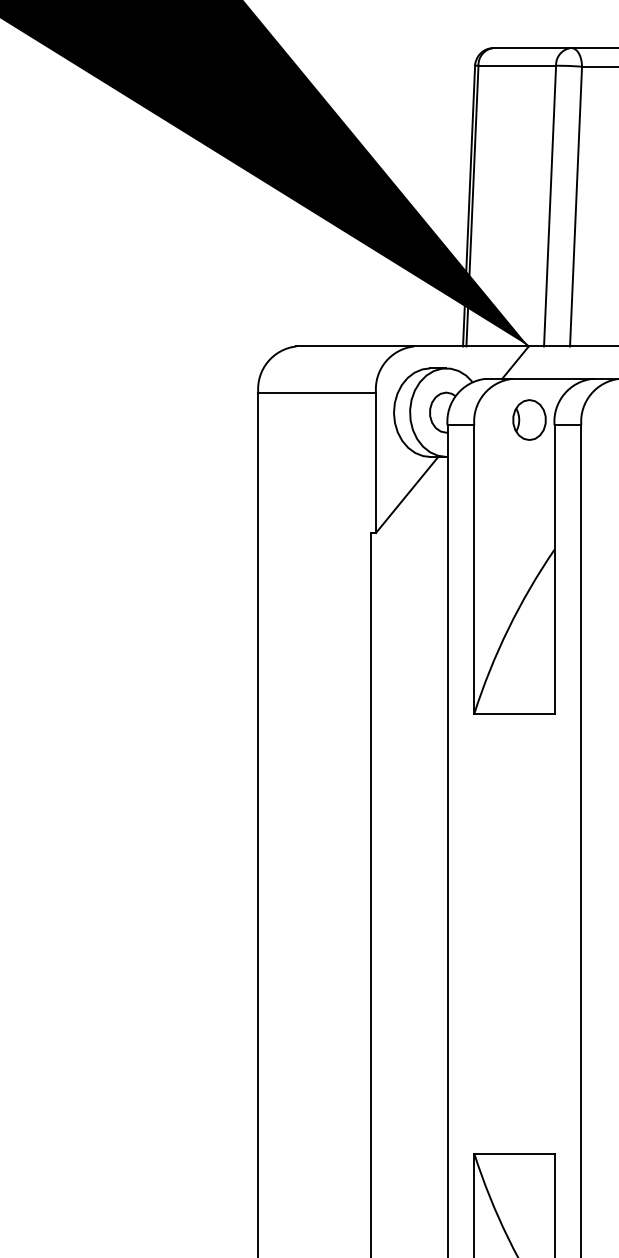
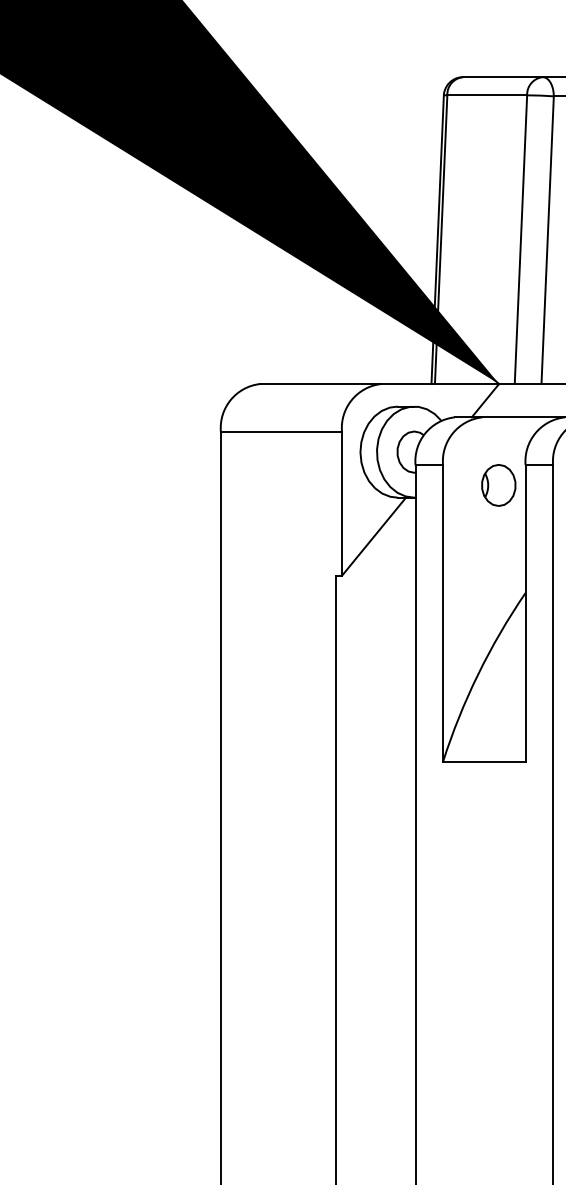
part: (529, 419) -> (498, 484), moved

